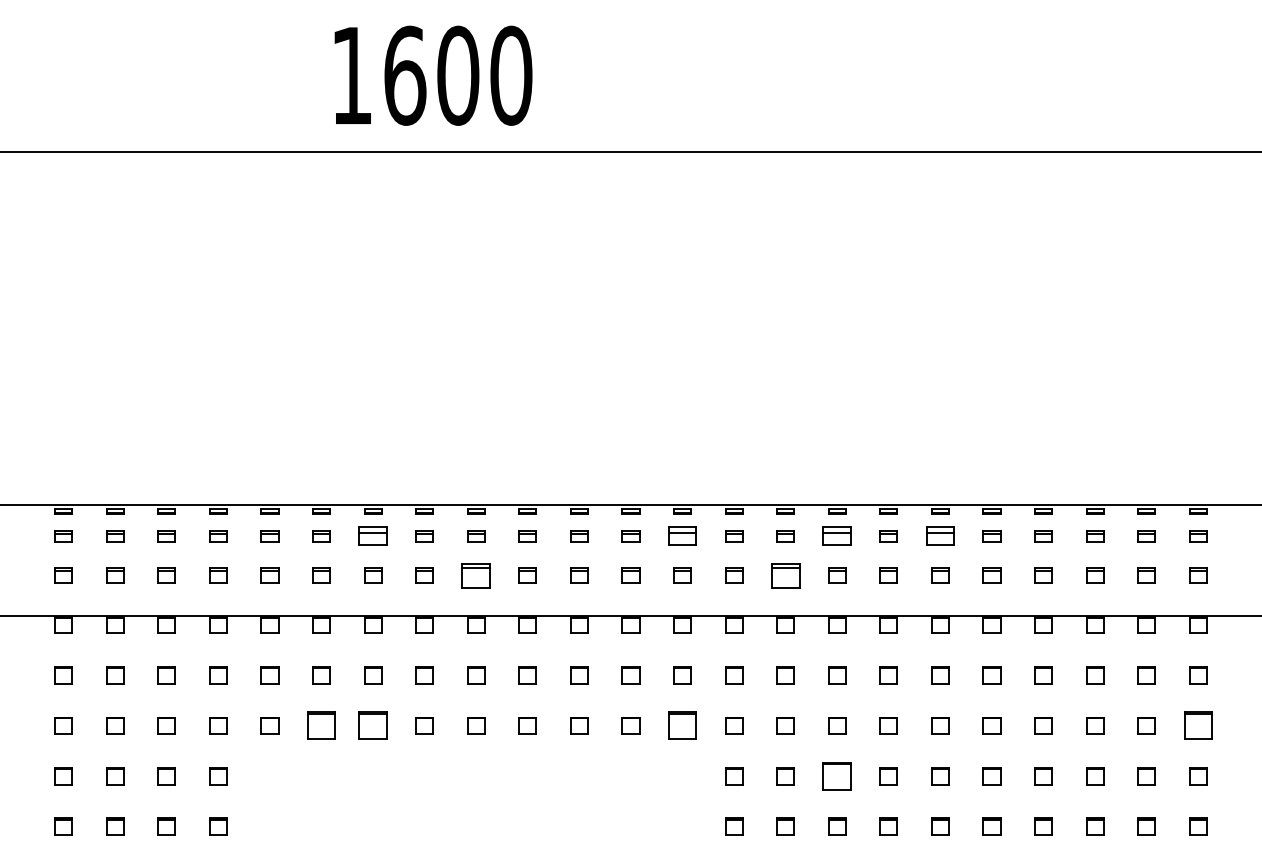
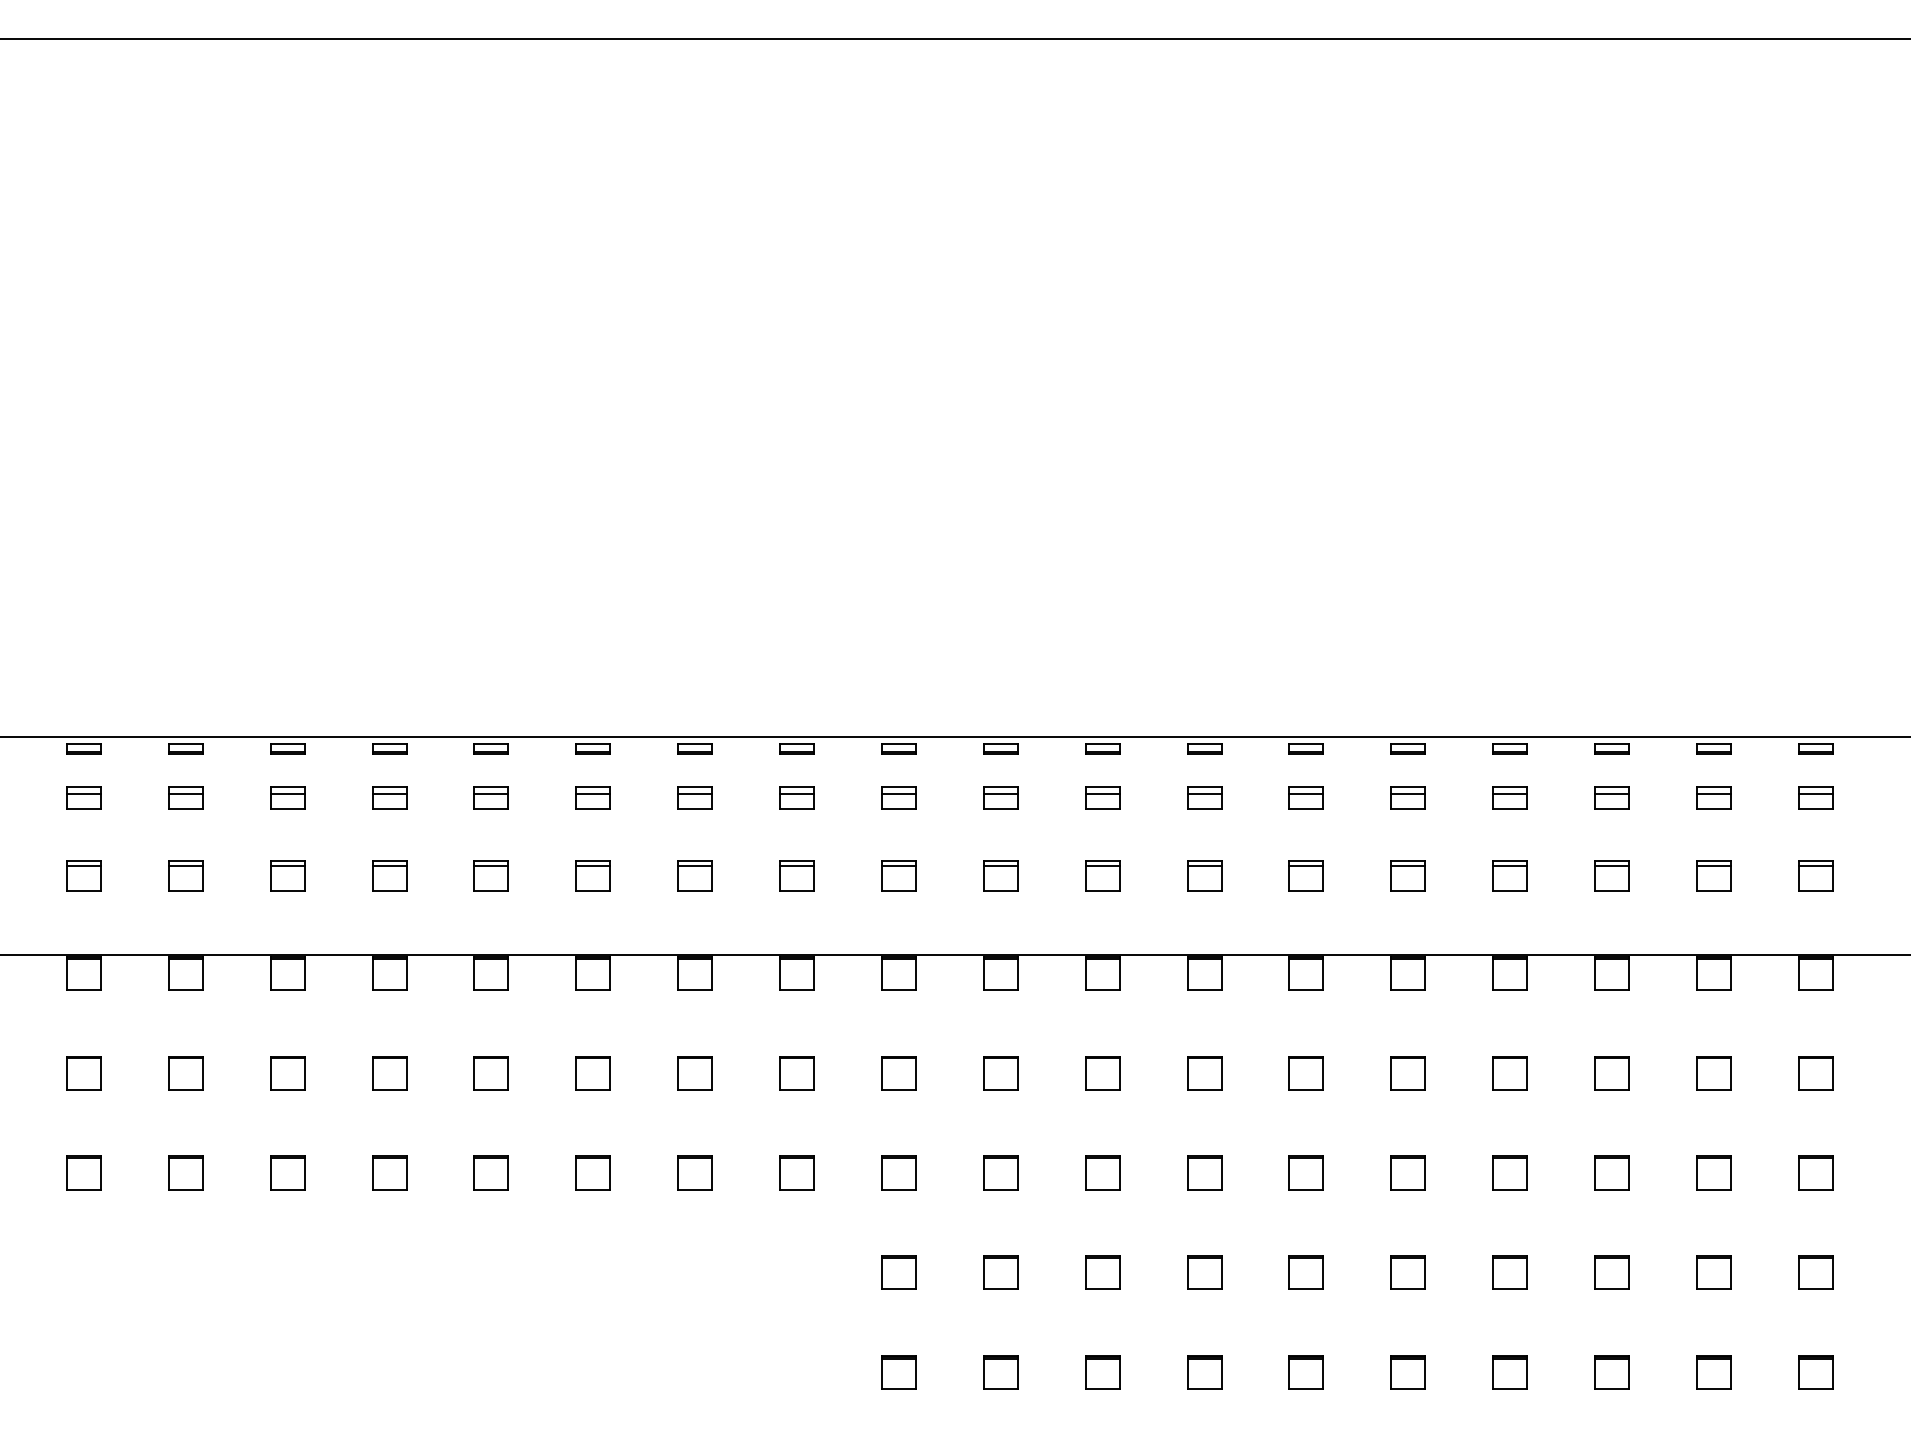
part: (373, 536) -> (186, 798), size x0.62
part: (682, 536) -> (796, 798), size x0.62
part: (837, 536) -> (1103, 798), size x0.62
part: (940, 536) -> (1306, 798), size x0.62
part: (476, 575) -> (390, 875), size x0.62
part: (785, 575) -> (1000, 875), size x0.62
part: (321, 725) -> (83, 1171), size x0.62
part: (373, 725) -> (186, 1171), size x0.62
part: (682, 725) -> (796, 1171), size x0.62
part: (1198, 725) -> (1816, 1171), size x0.62
part: (837, 776) -> (1103, 1272), size x0.62

